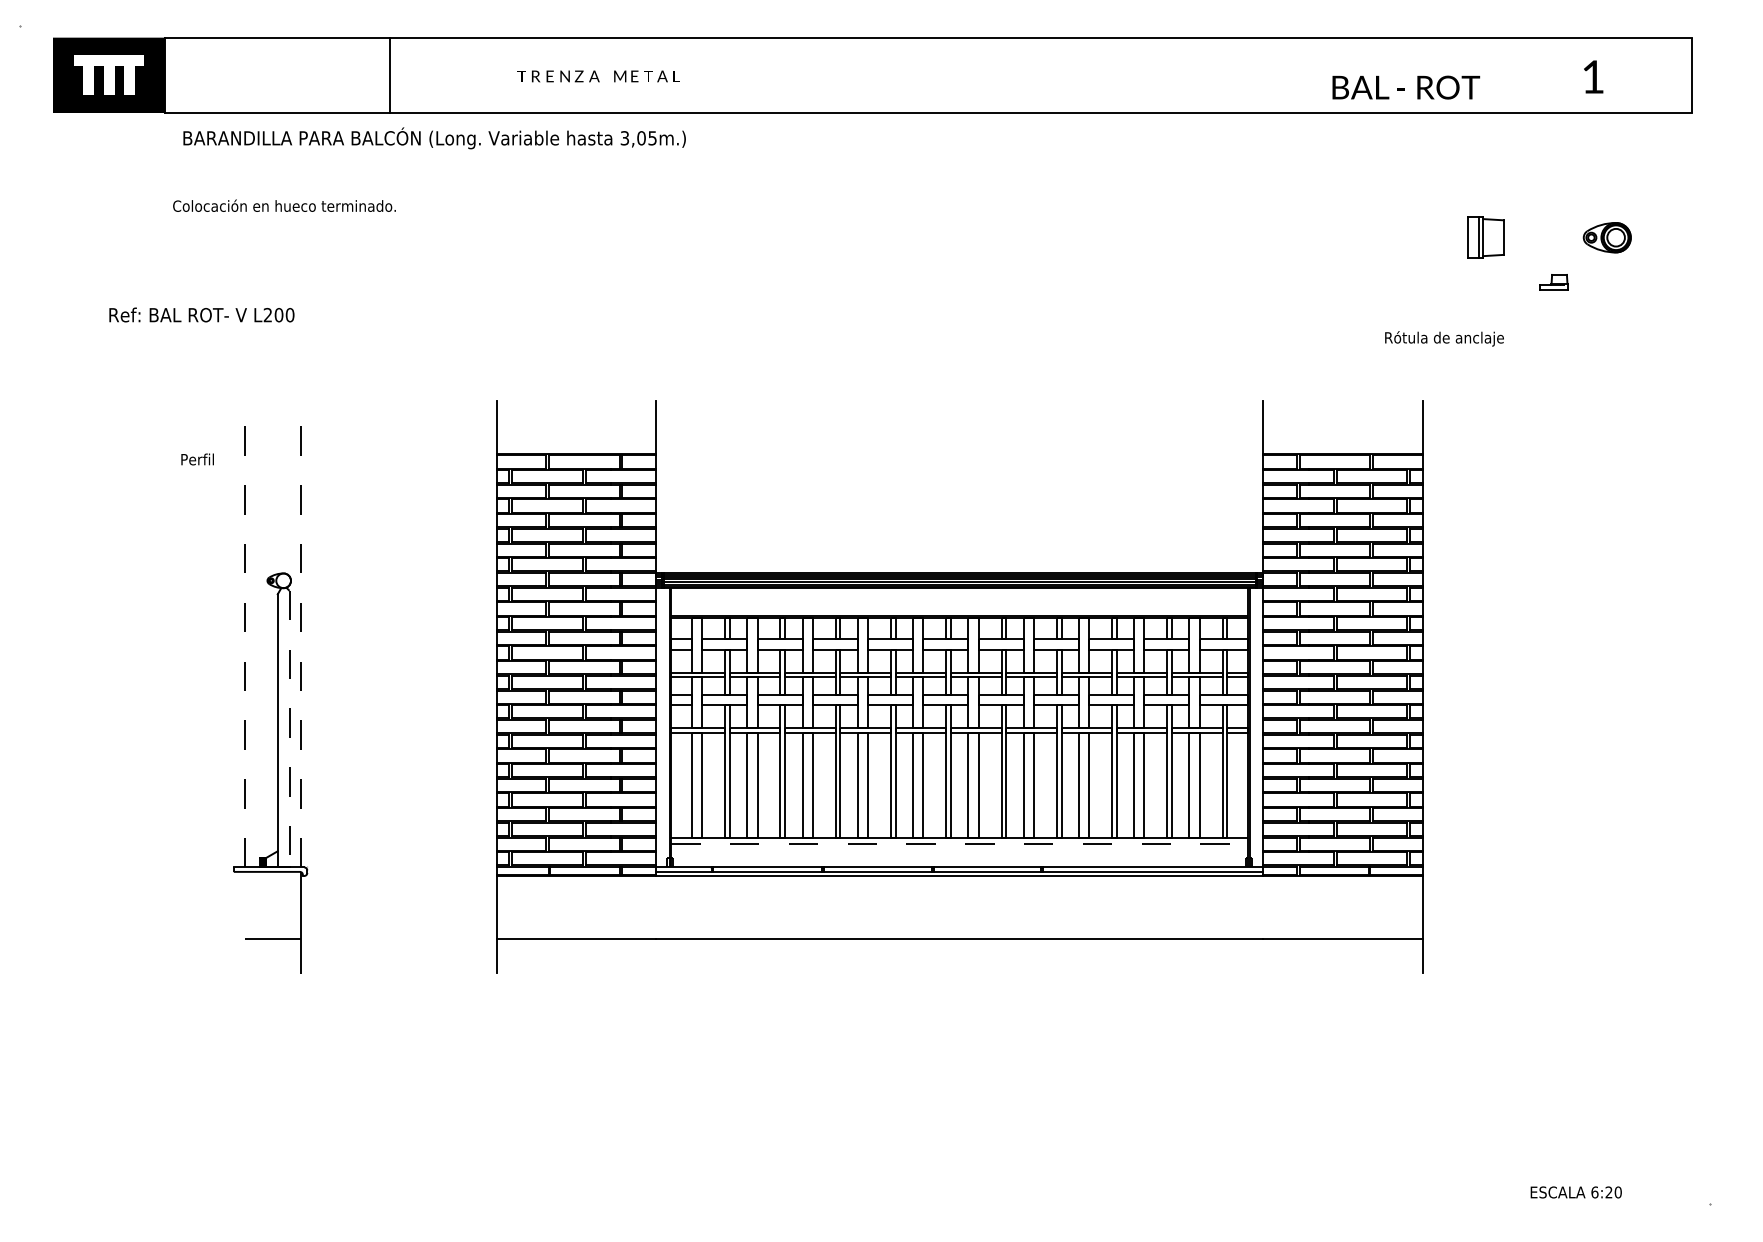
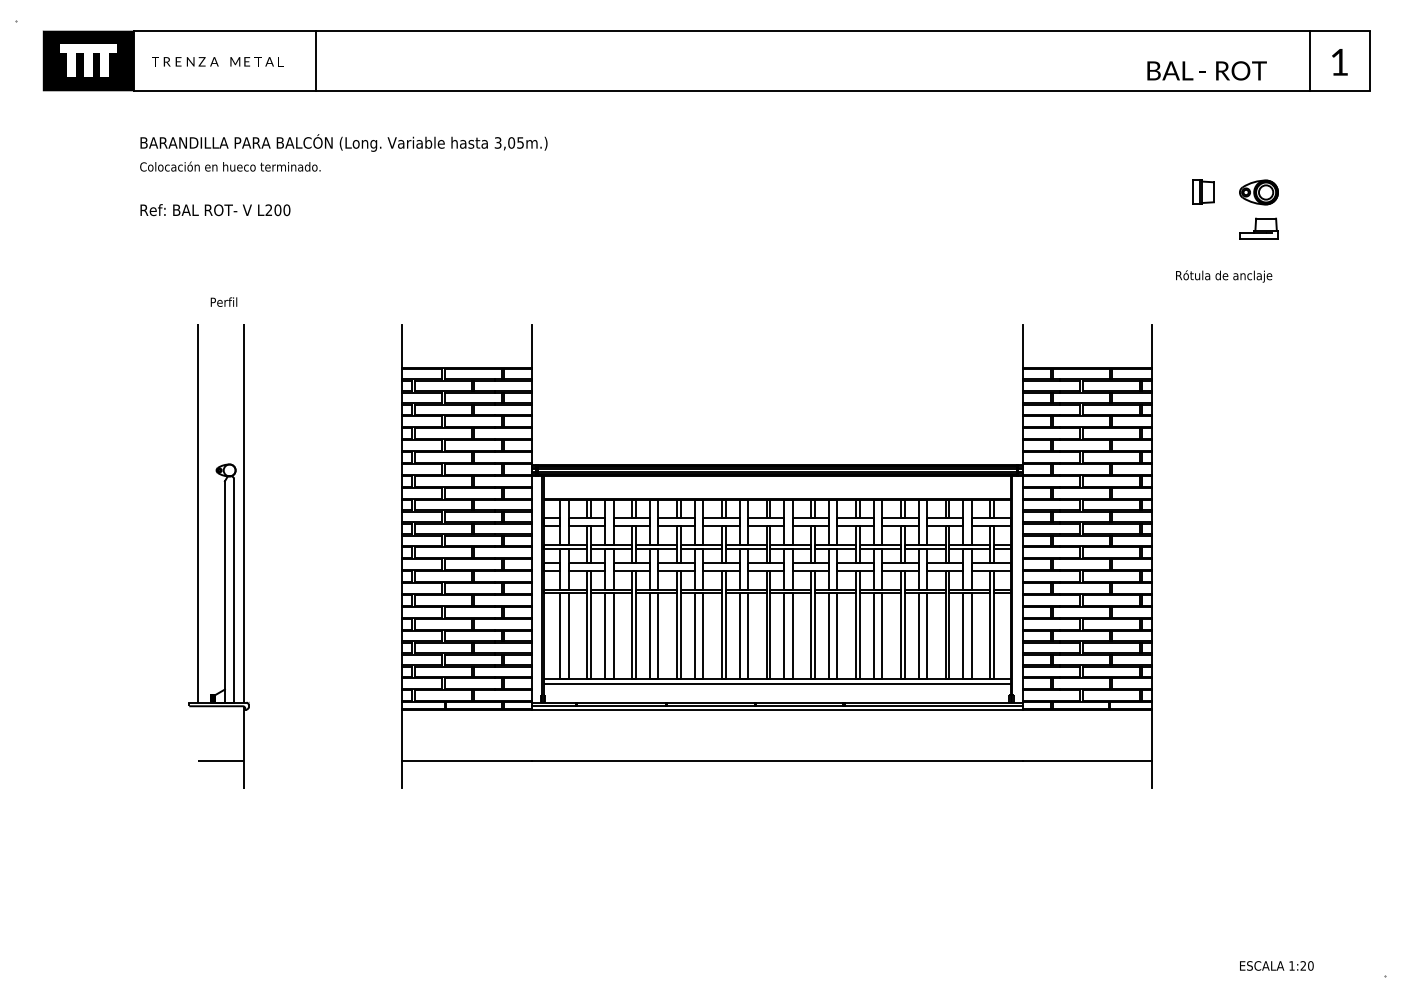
line: (1616, 74) -> (1309, 60), added
text: (598, 76) -> (217, 61), moved
text: (1593, 77) -> (1339, 62), moved
text: (1405, 87) -> (1206, 70), moved
text: (434, 137) -> (343, 142), moved
part: (1485, 236) -> (1203, 191), size x0.71
part: (1606, 237) -> (1258, 192), moved
part: (1553, 282) -> (1258, 228), size x1.67
text: (201, 315) -> (215, 210), moved
text: (1445, 338) -> (1224, 276), moved
text: (197, 458) -> (223, 301), moved
line: (245, 632) -> (198, 512), dashed -> solid
line: (301, 632) -> (244, 512), dashed -> solid
line: (289, 730) -> (234, 591), dashed -> solid
line: (959, 843) -> (777, 683), dashed -> solid
text: (1594, 1191) -> (1291, 965), 6:20 -> 1:20

